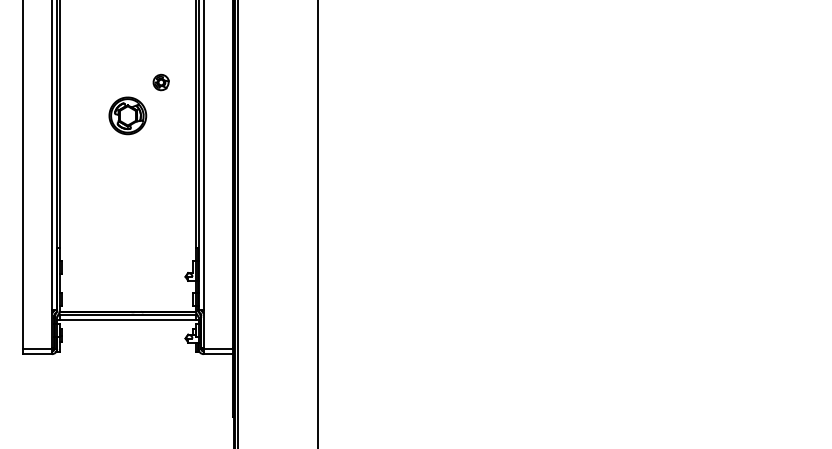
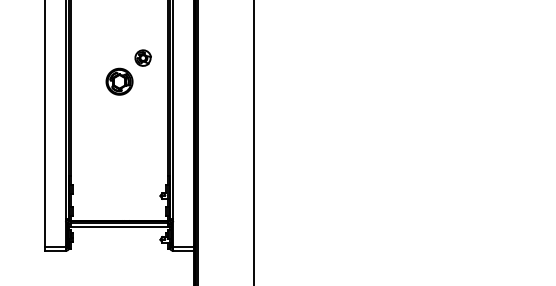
part: (161, 82) -> (143, 58), size x1.43

